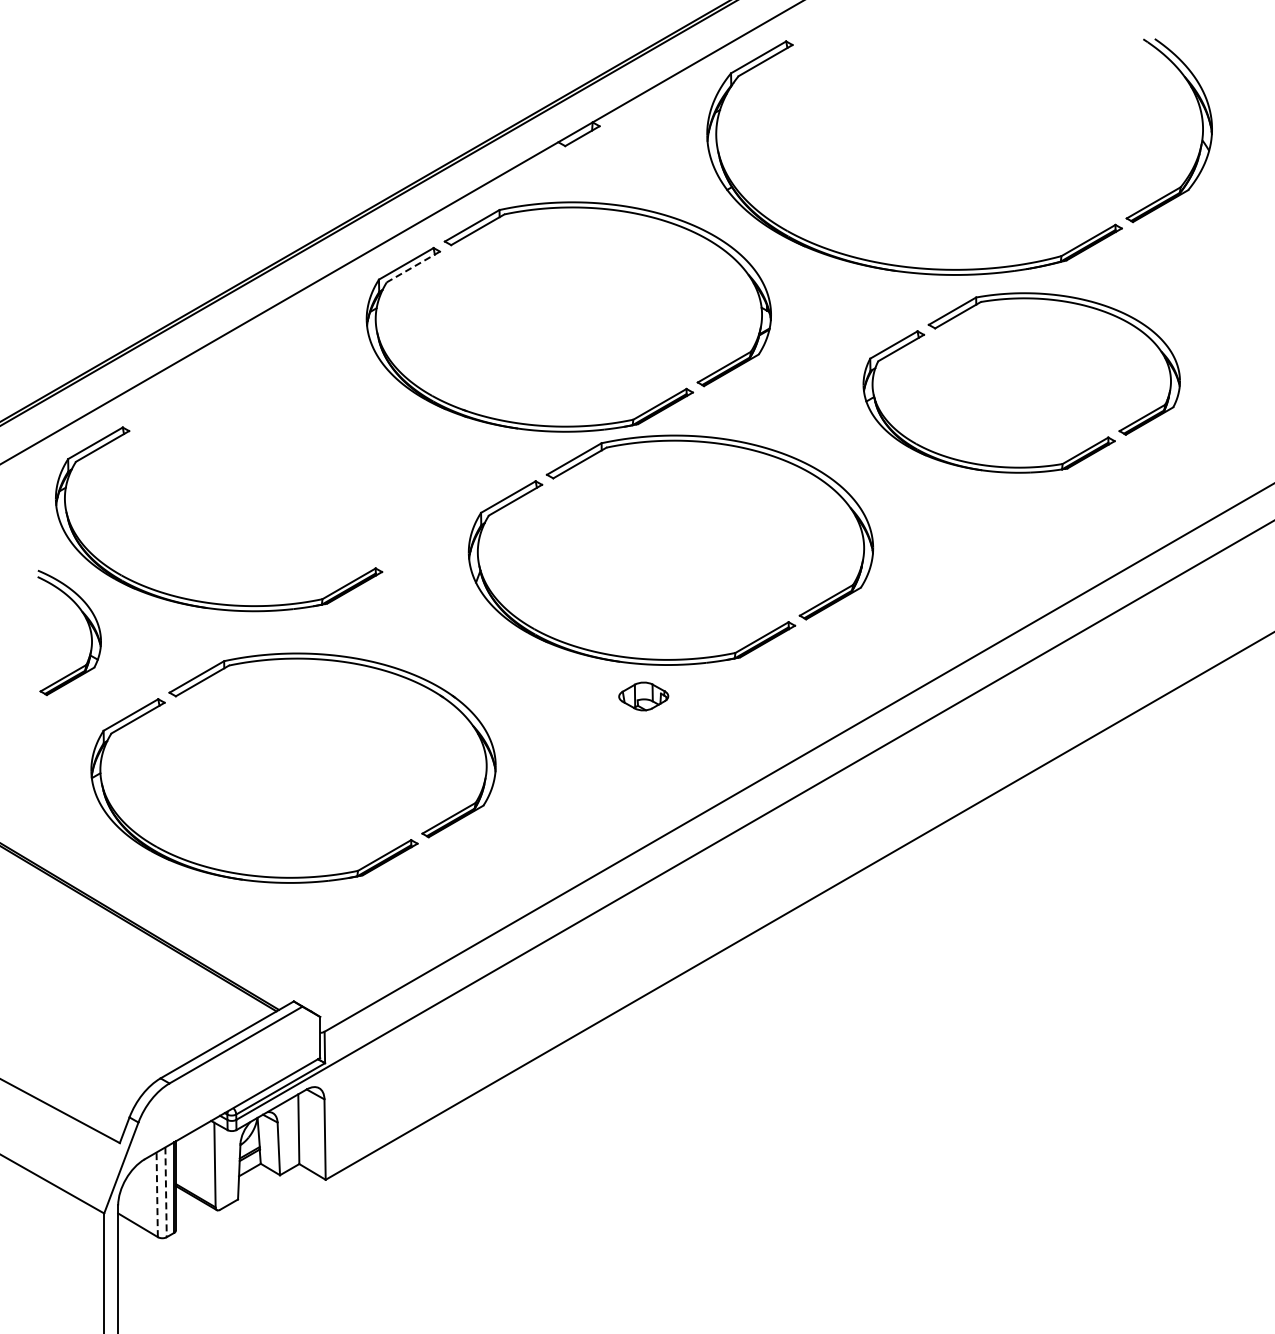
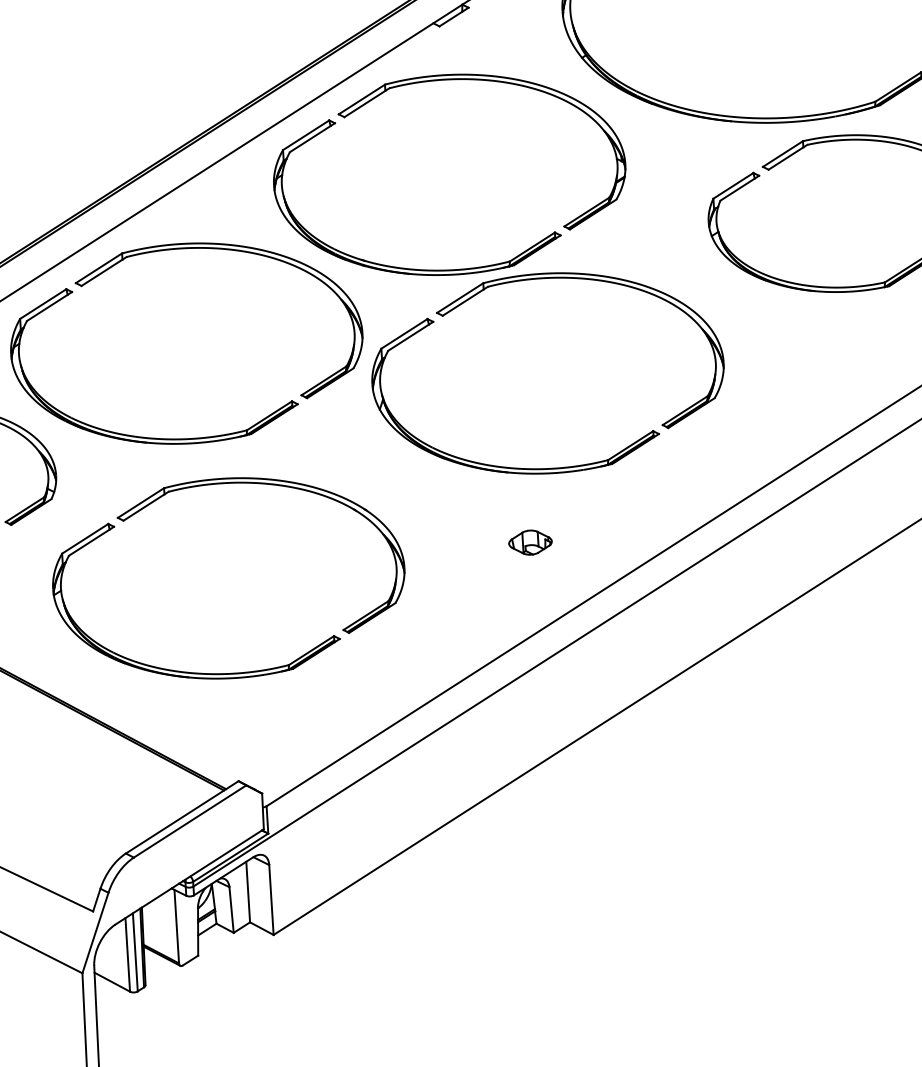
line: (413, 266) -> (312, 137), dashed -> solid
part: (308, 391) -> (226, 250), added
part: (643, 696) -> (530, 542), moved
line: (166, 1192) -> (135, 952), dashed -> solid
line: (157, 1194) -> (127, 954), dashed -> solid

